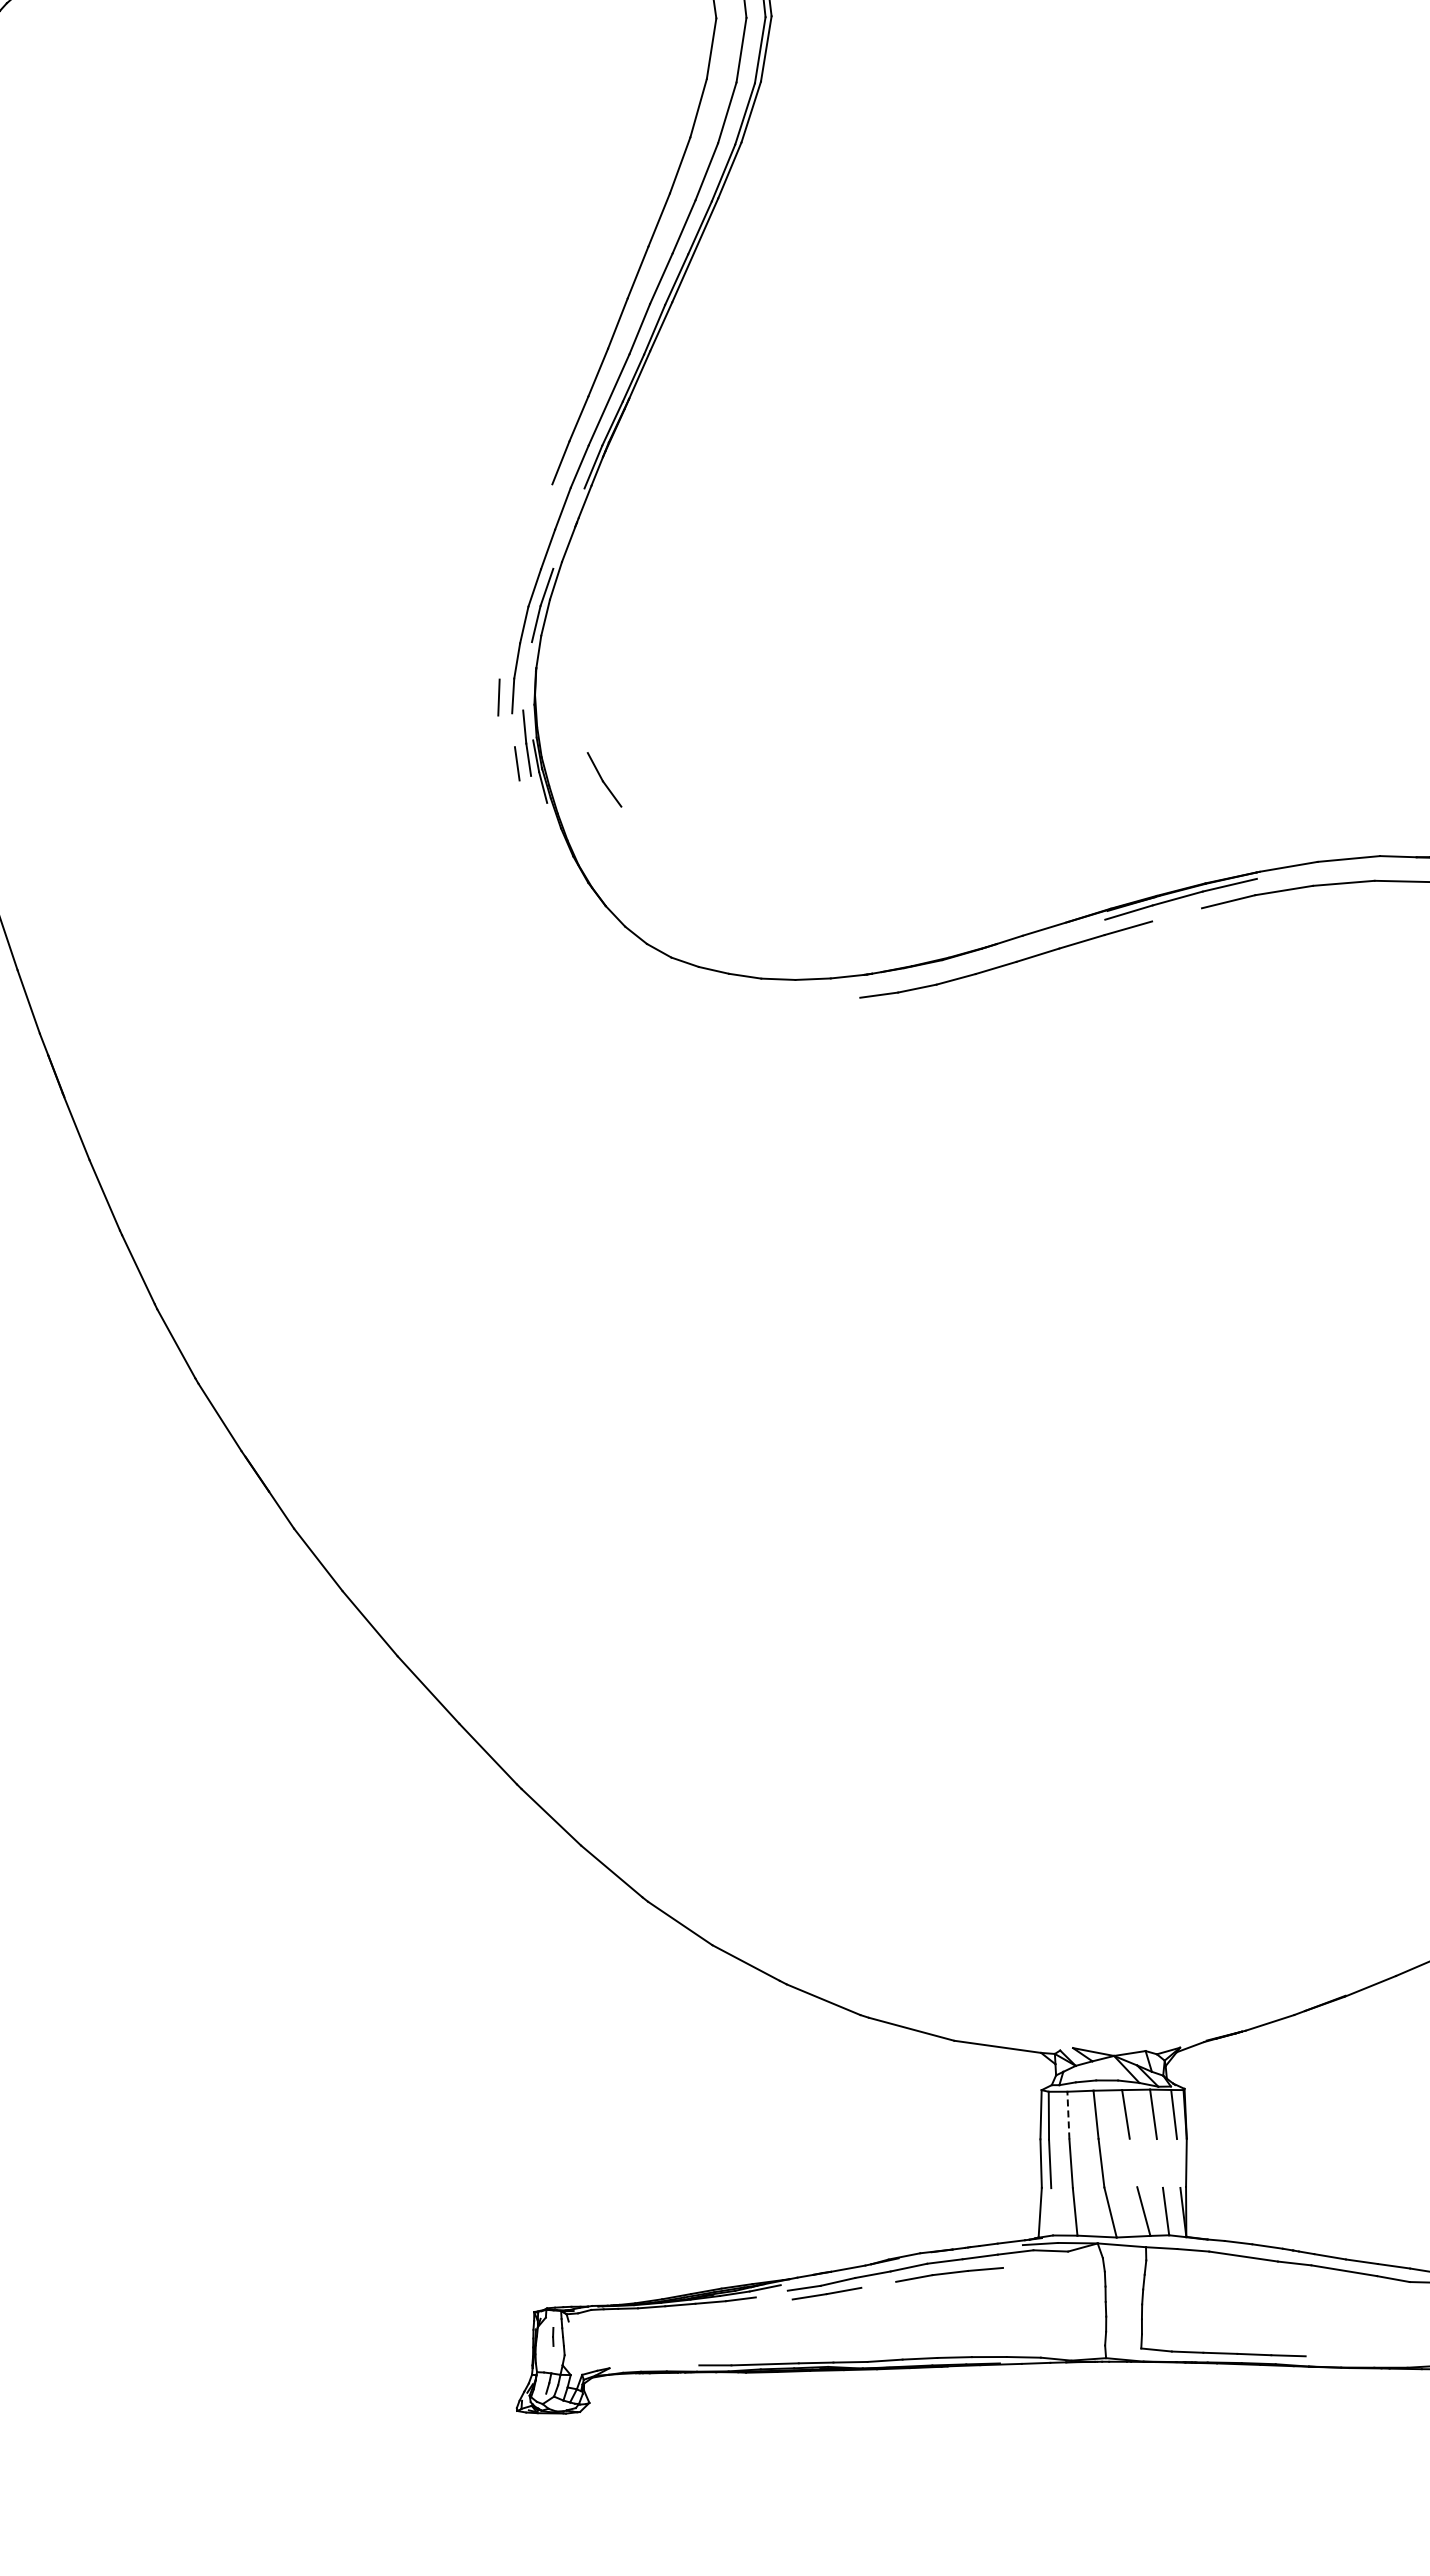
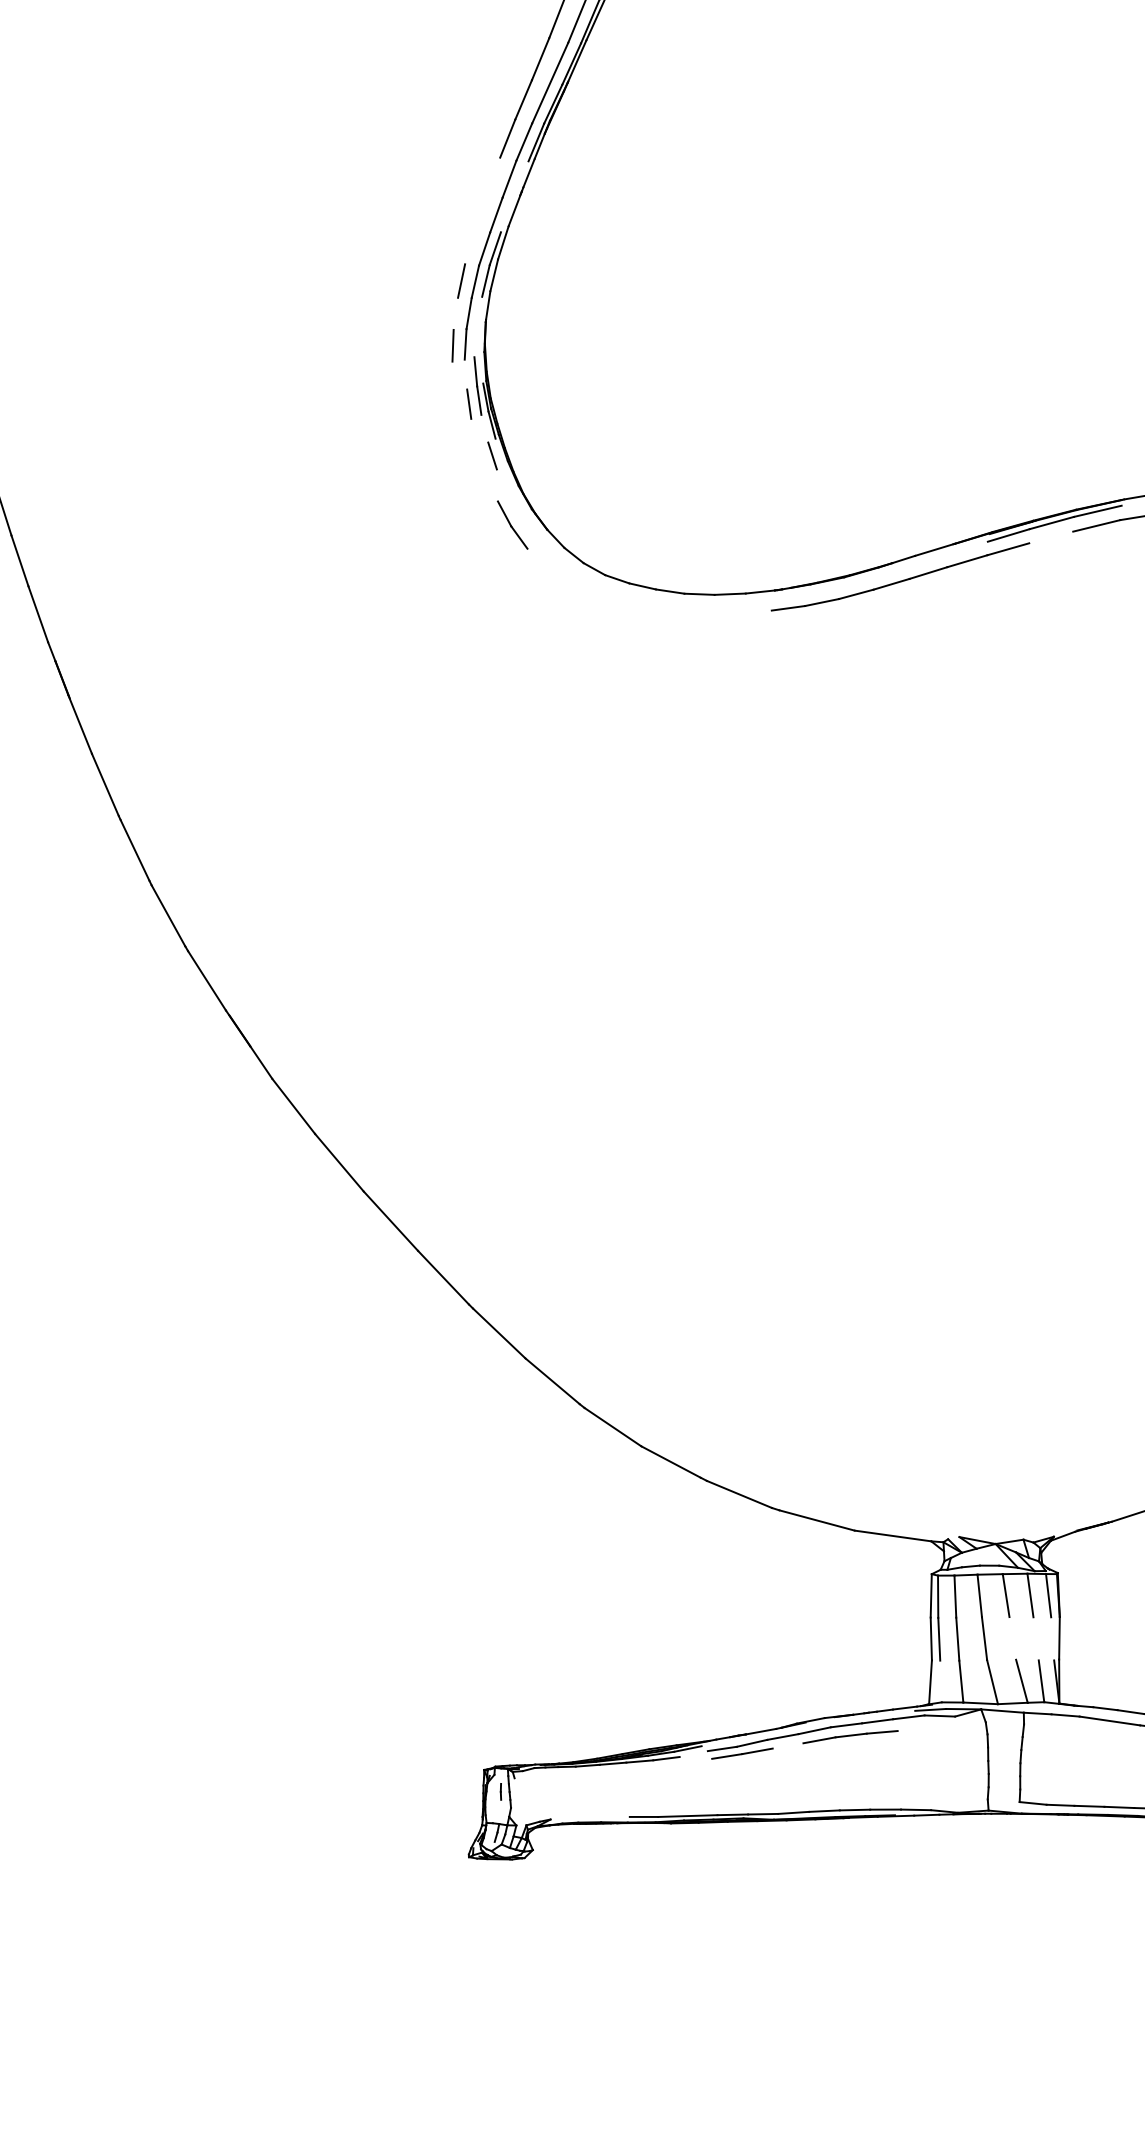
line: (508, 624) -> (461, 281), added
part: (604, 779) -> (512, 524), moved
line: (543, 822) -> (492, 455), added
line: (1068, 2115) -> (955, 1596), dashed -> solid

